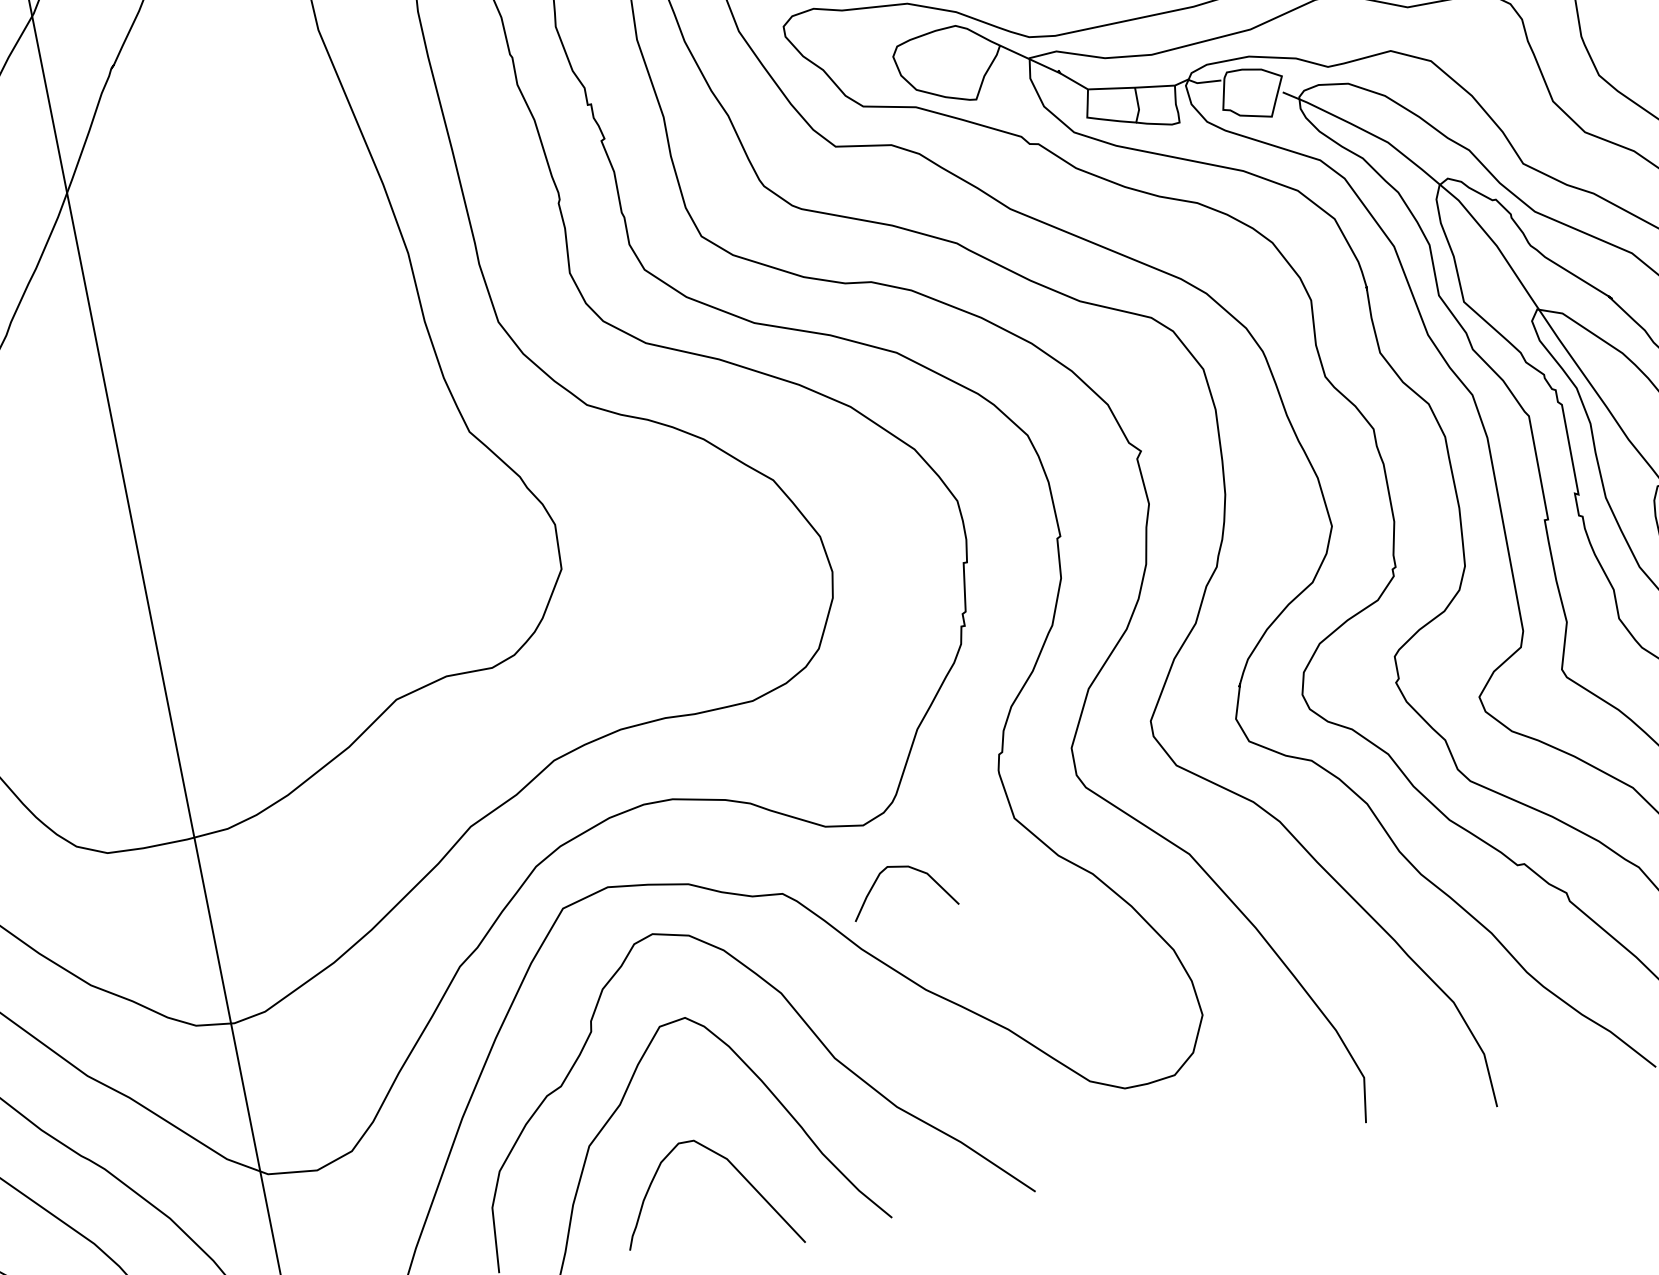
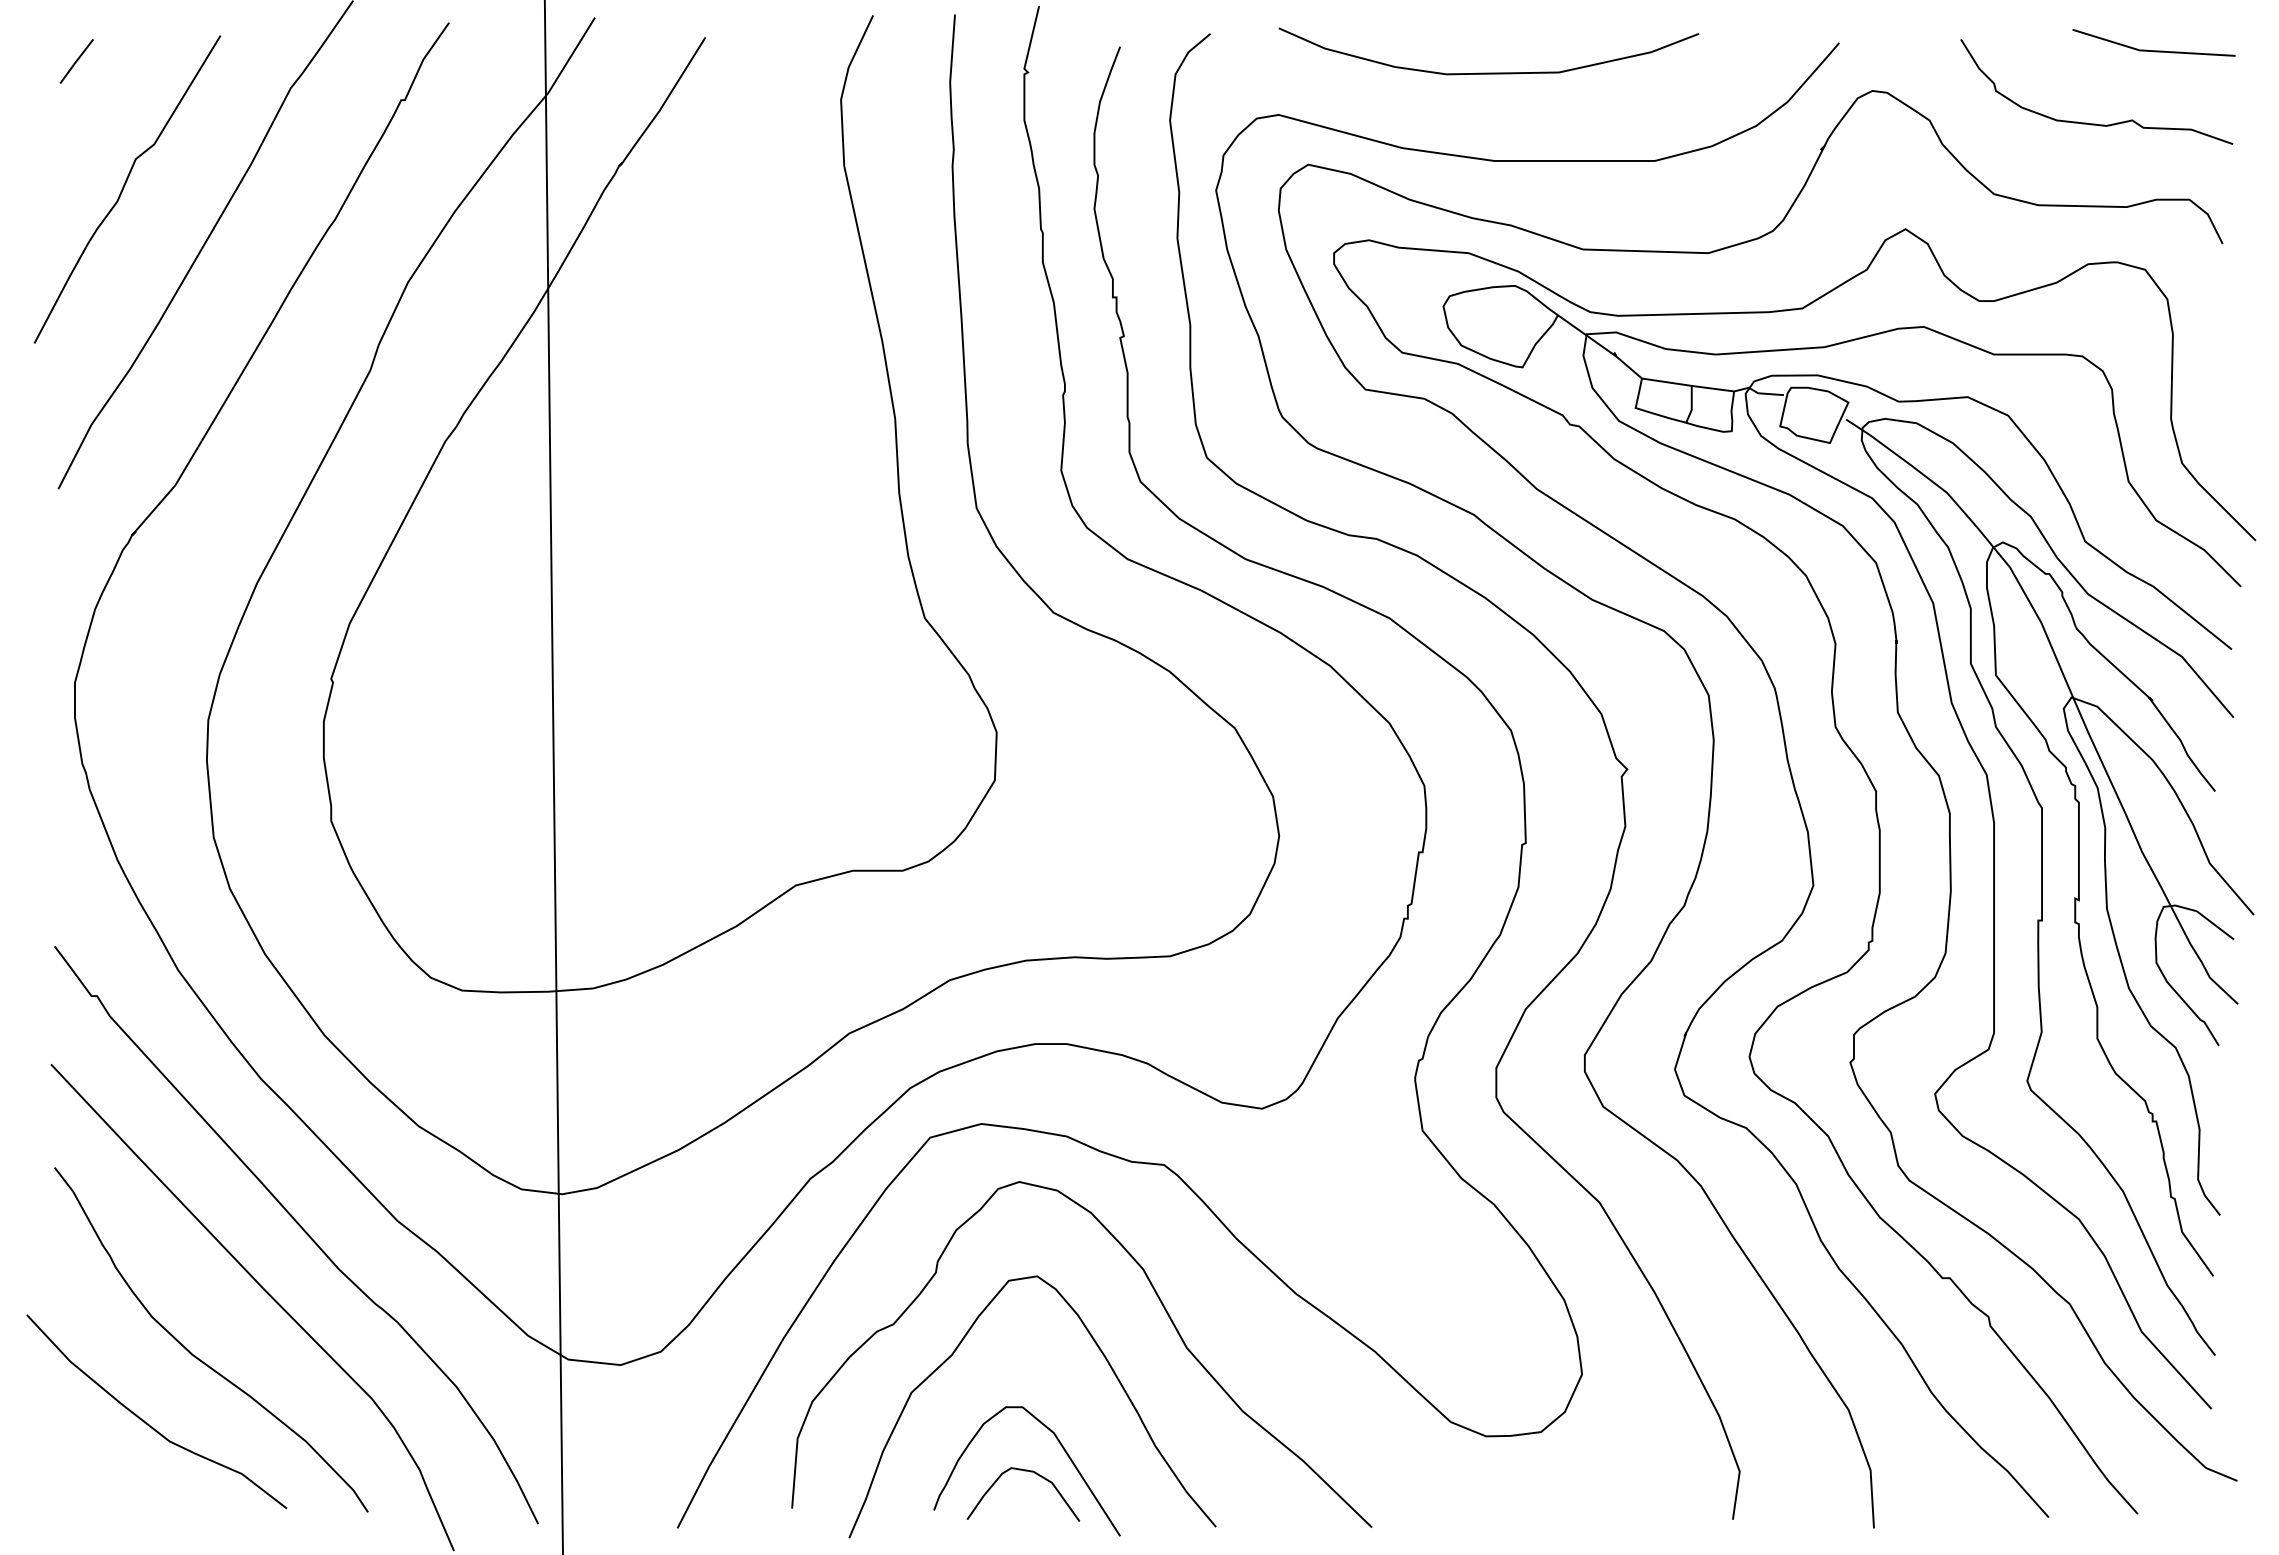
curve: (899, 867) -> (1024, 1471), moved

